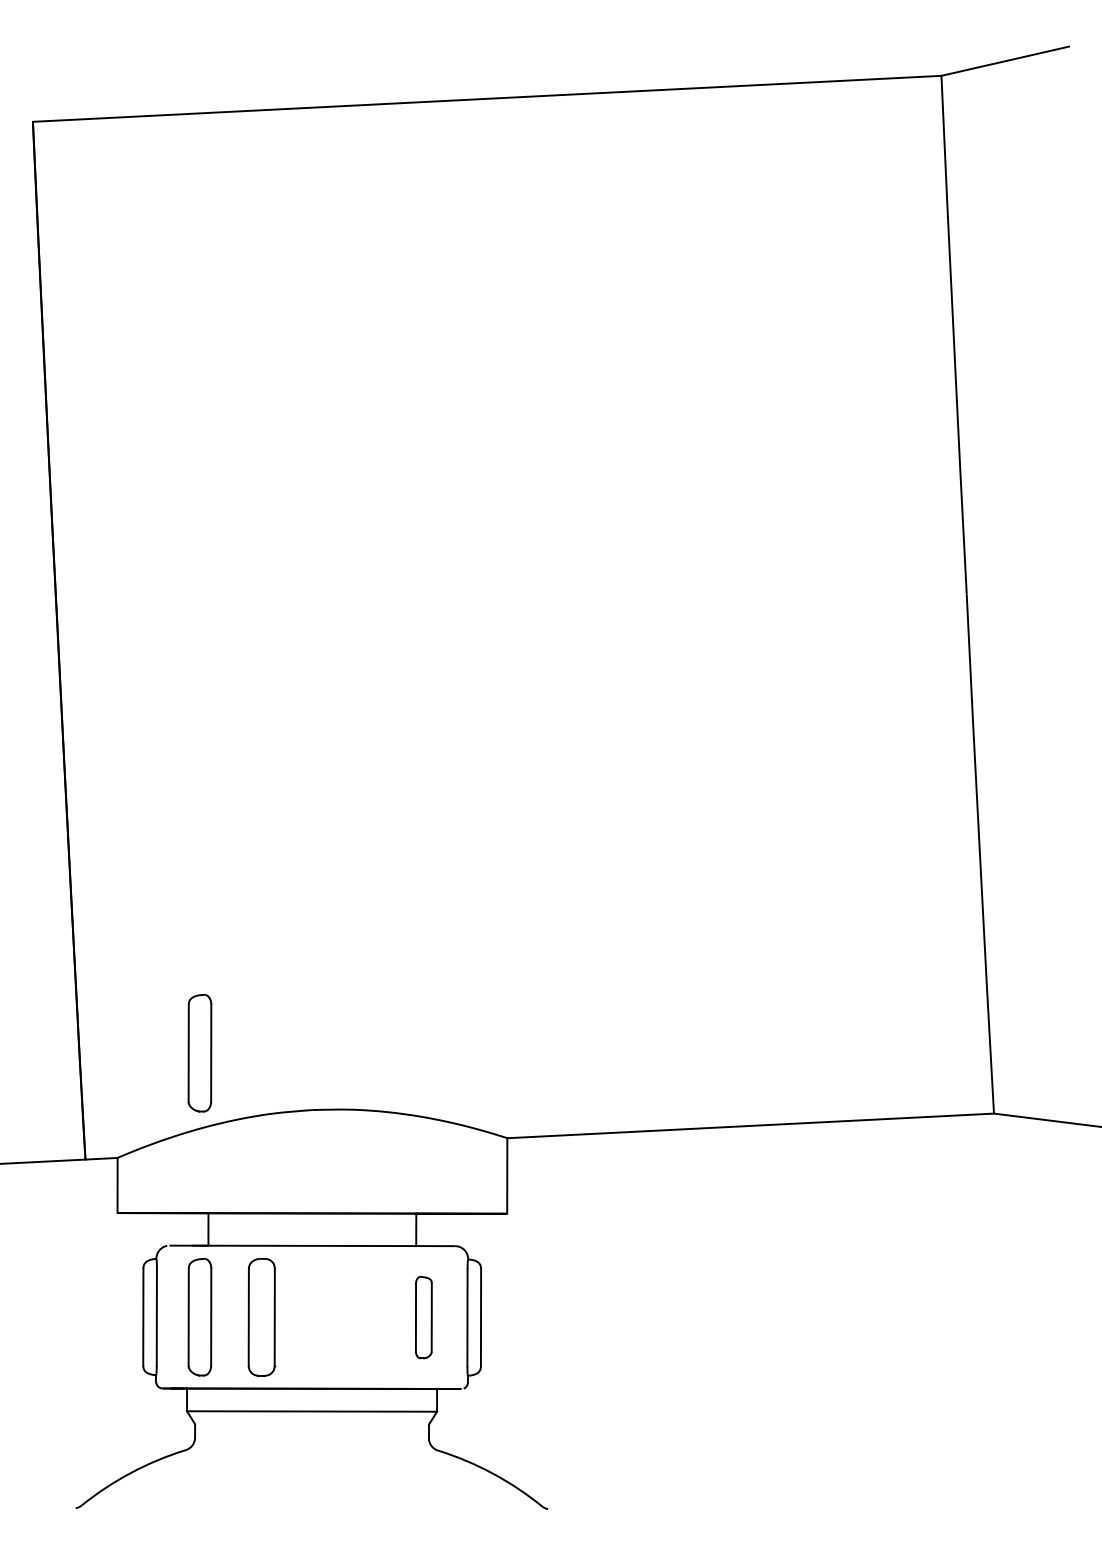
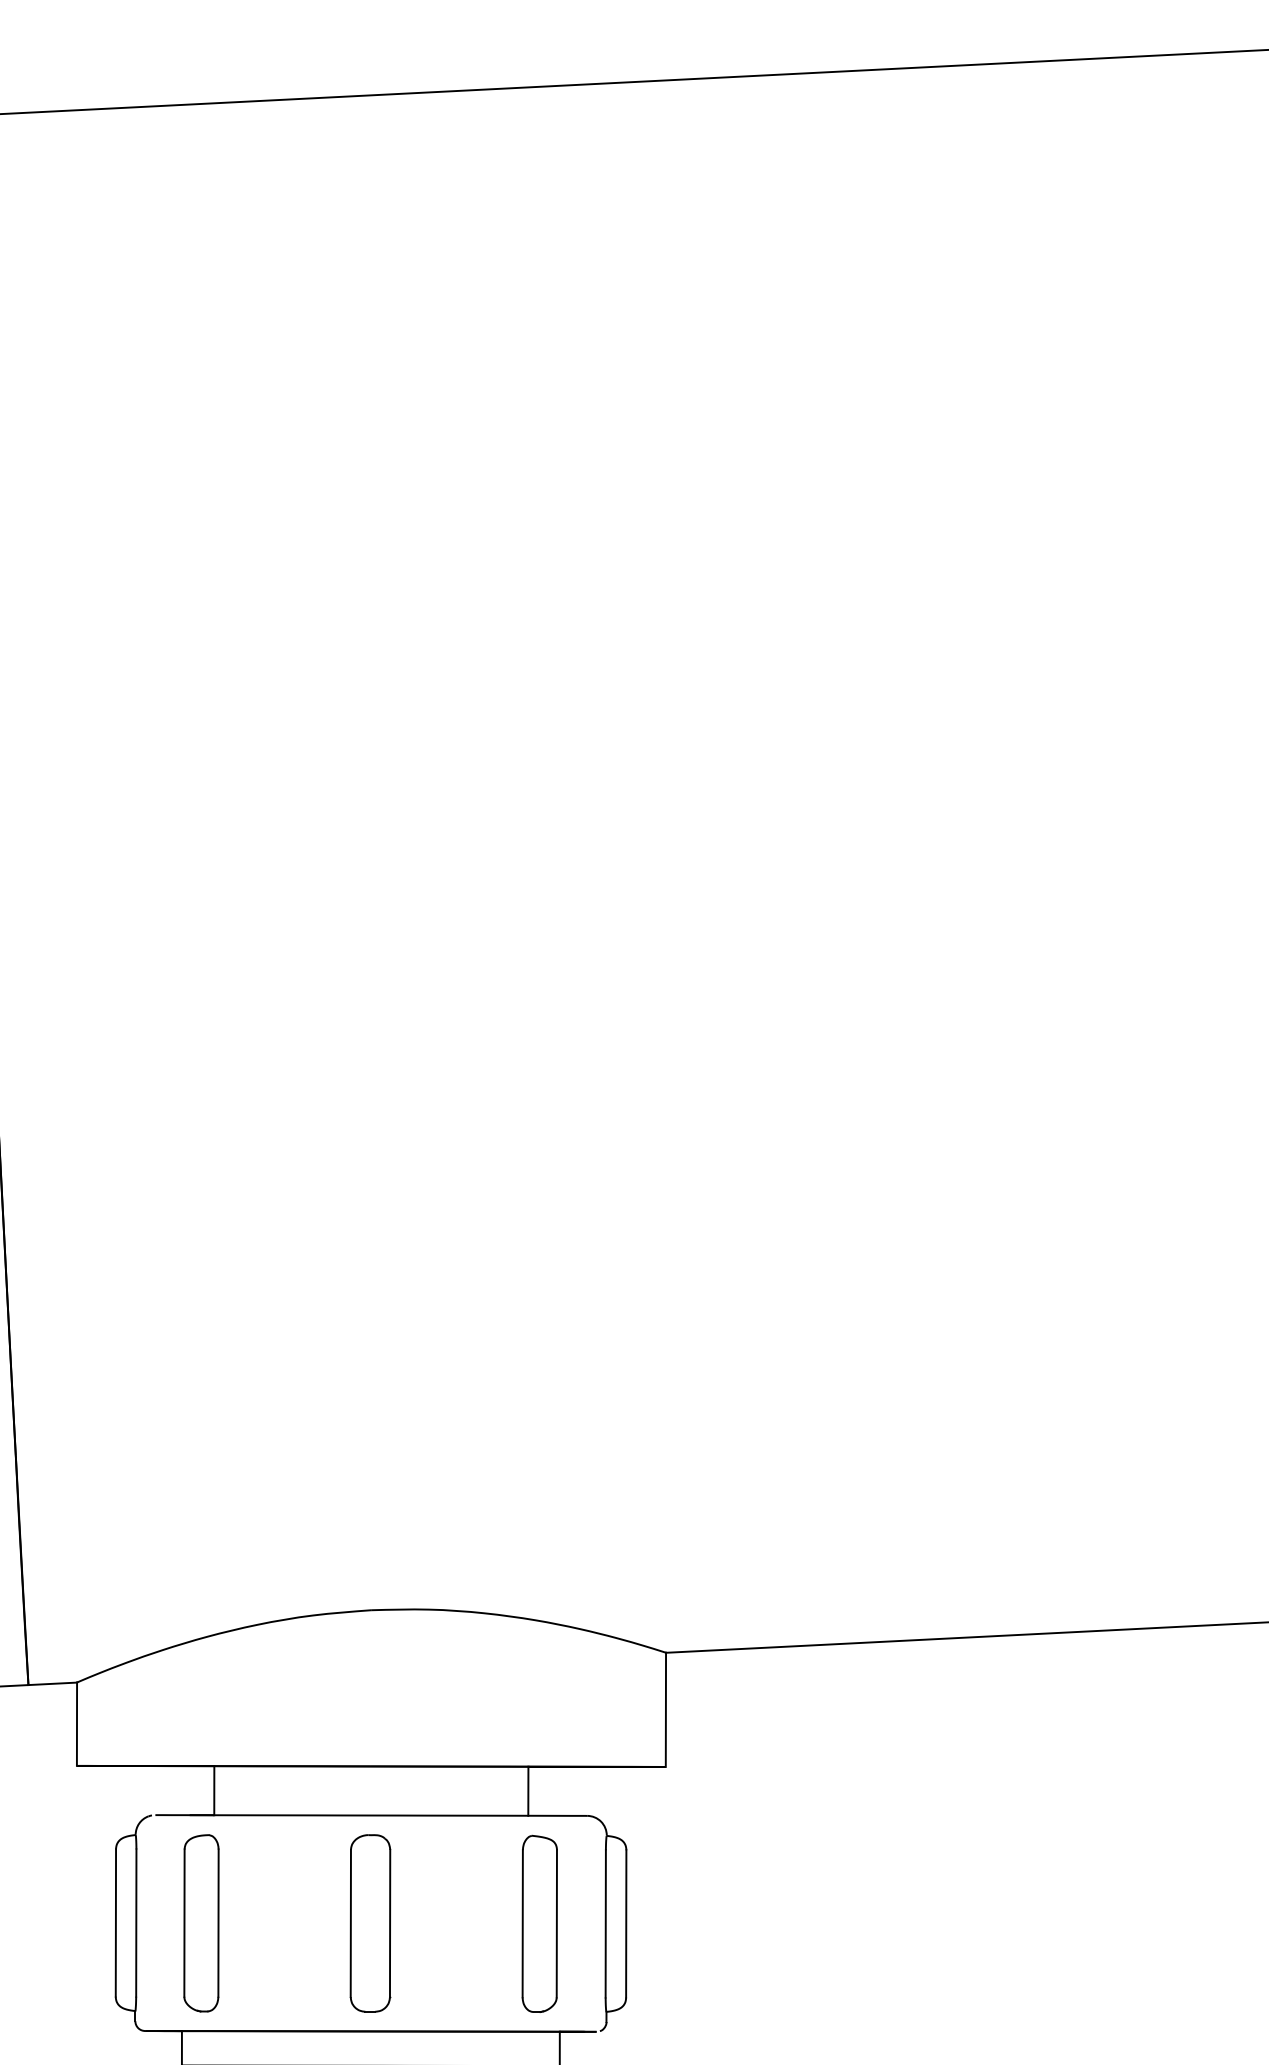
part: (199, 1053) -> (200, 1524), removed
part: (261, 1317) -> (370, 1923), moved
part: (423, 1317) -> (539, 1923), size x1.43

